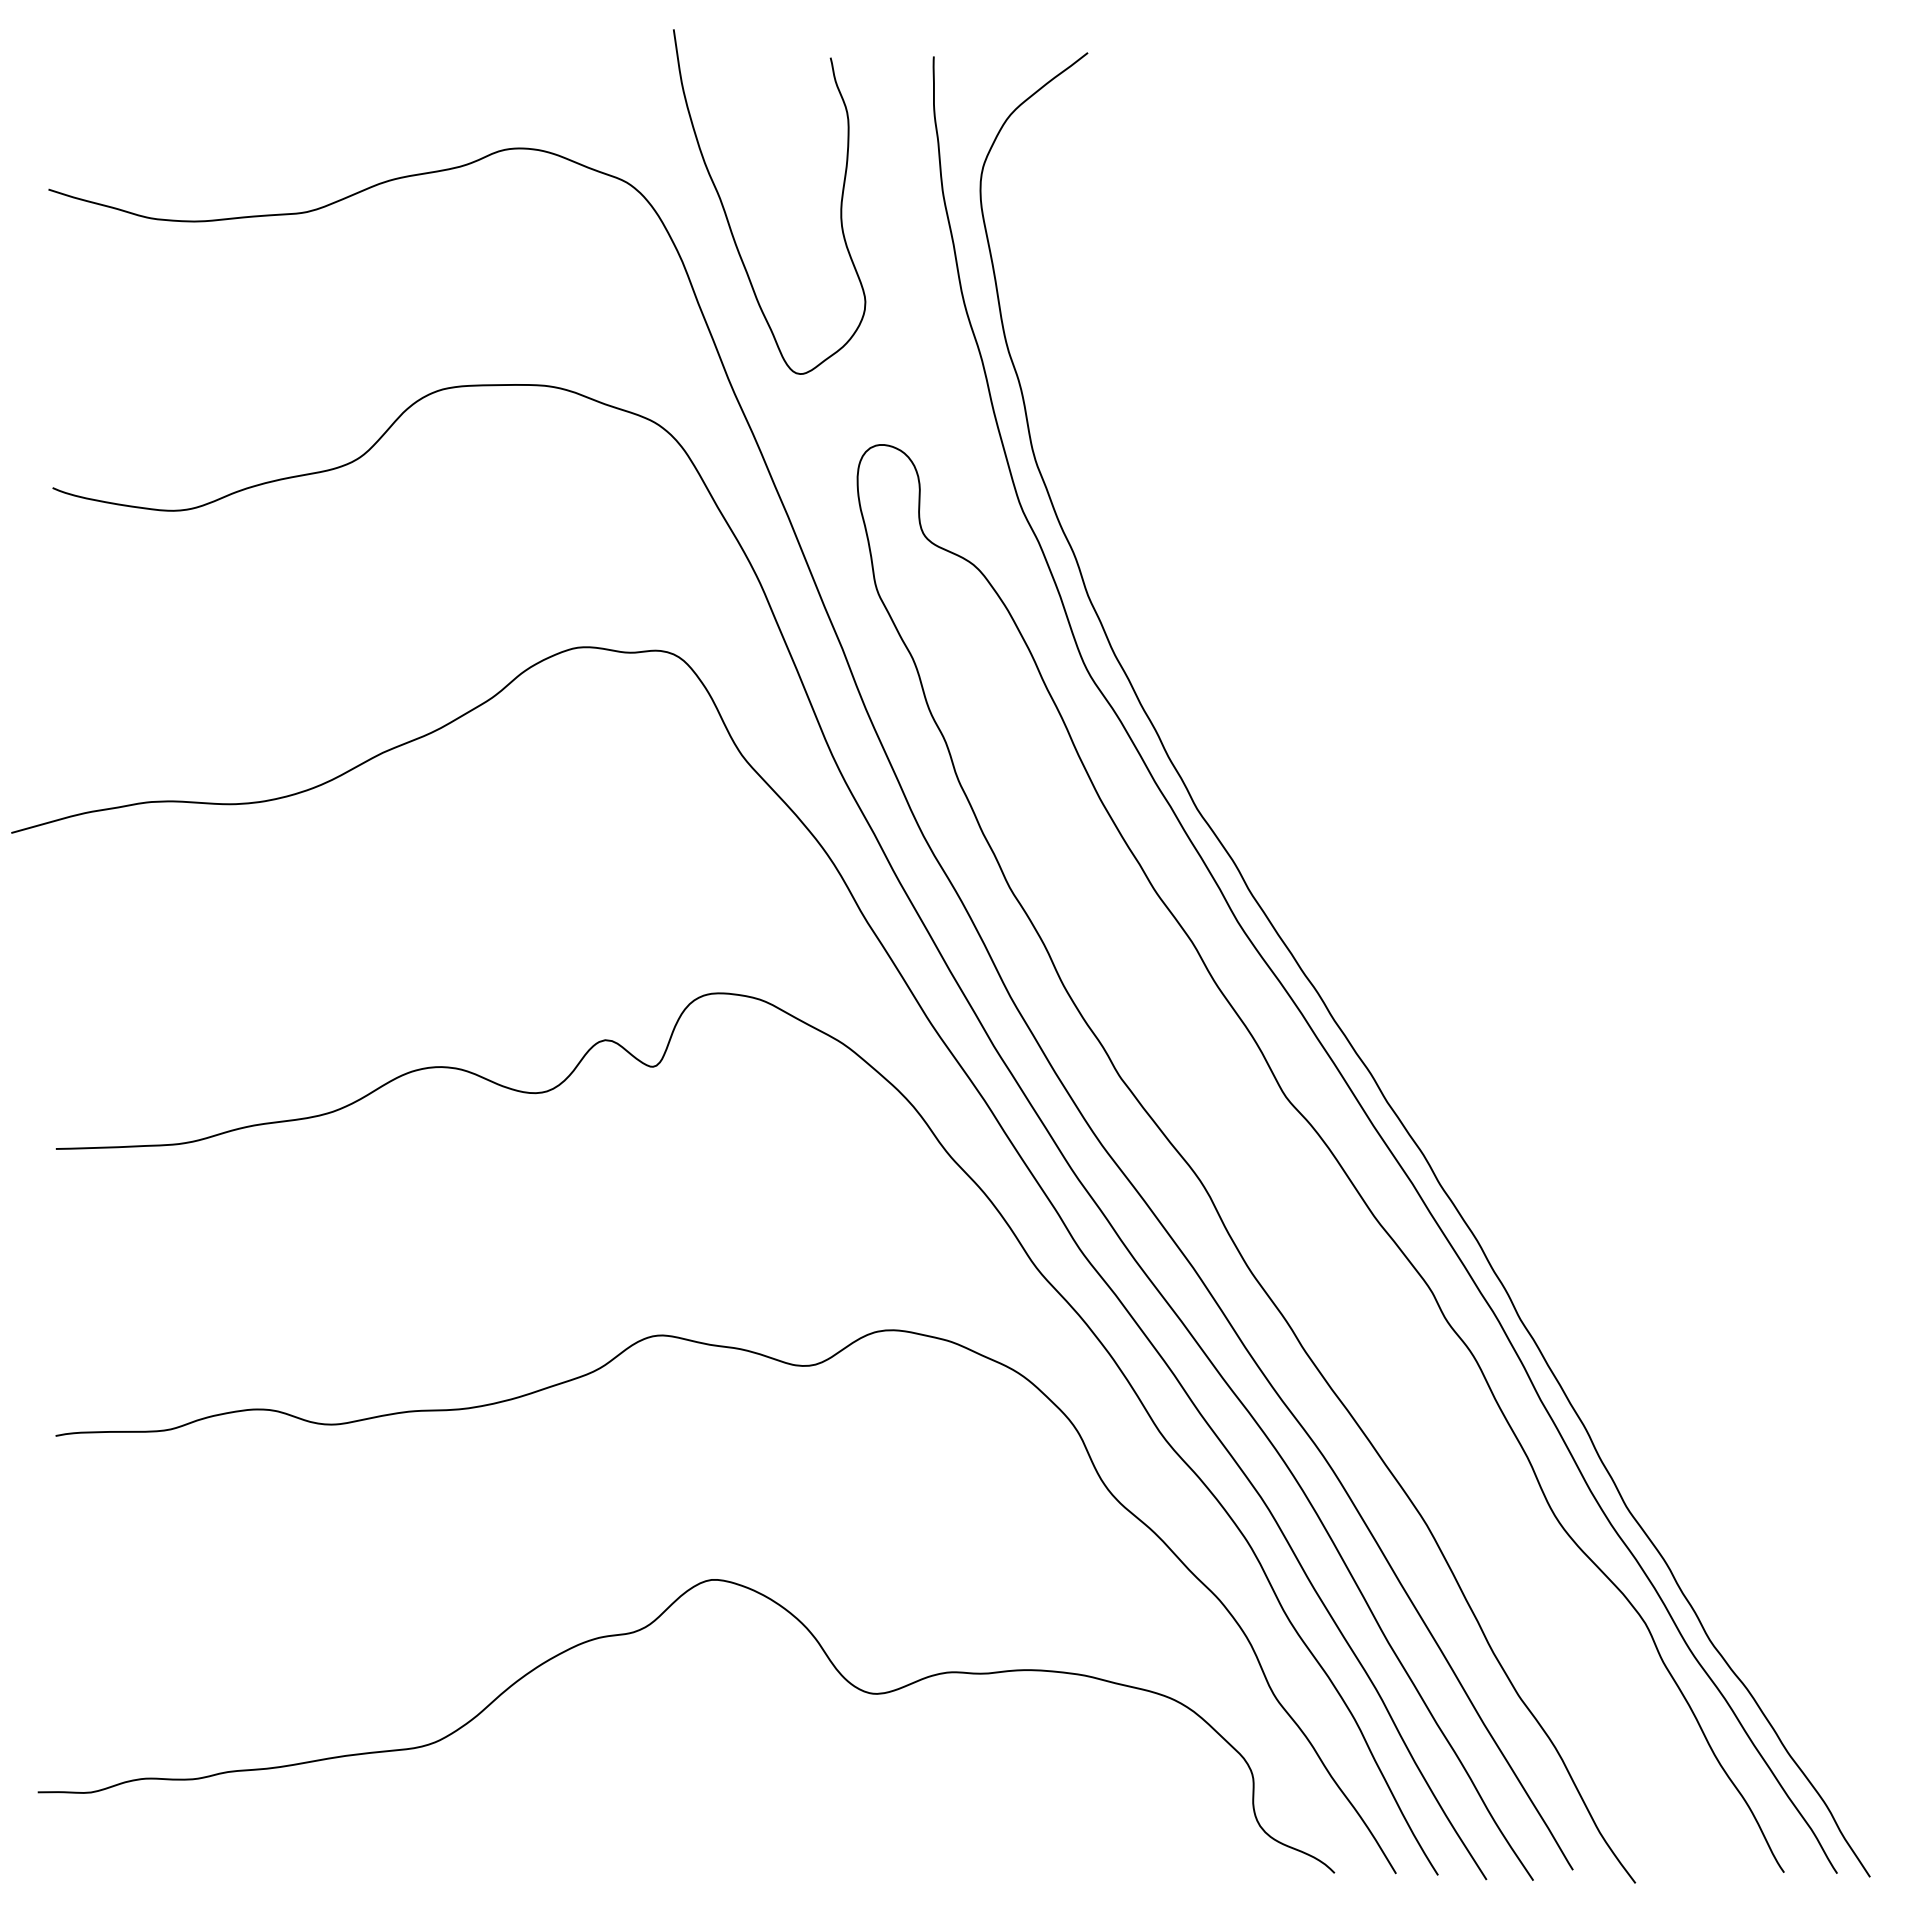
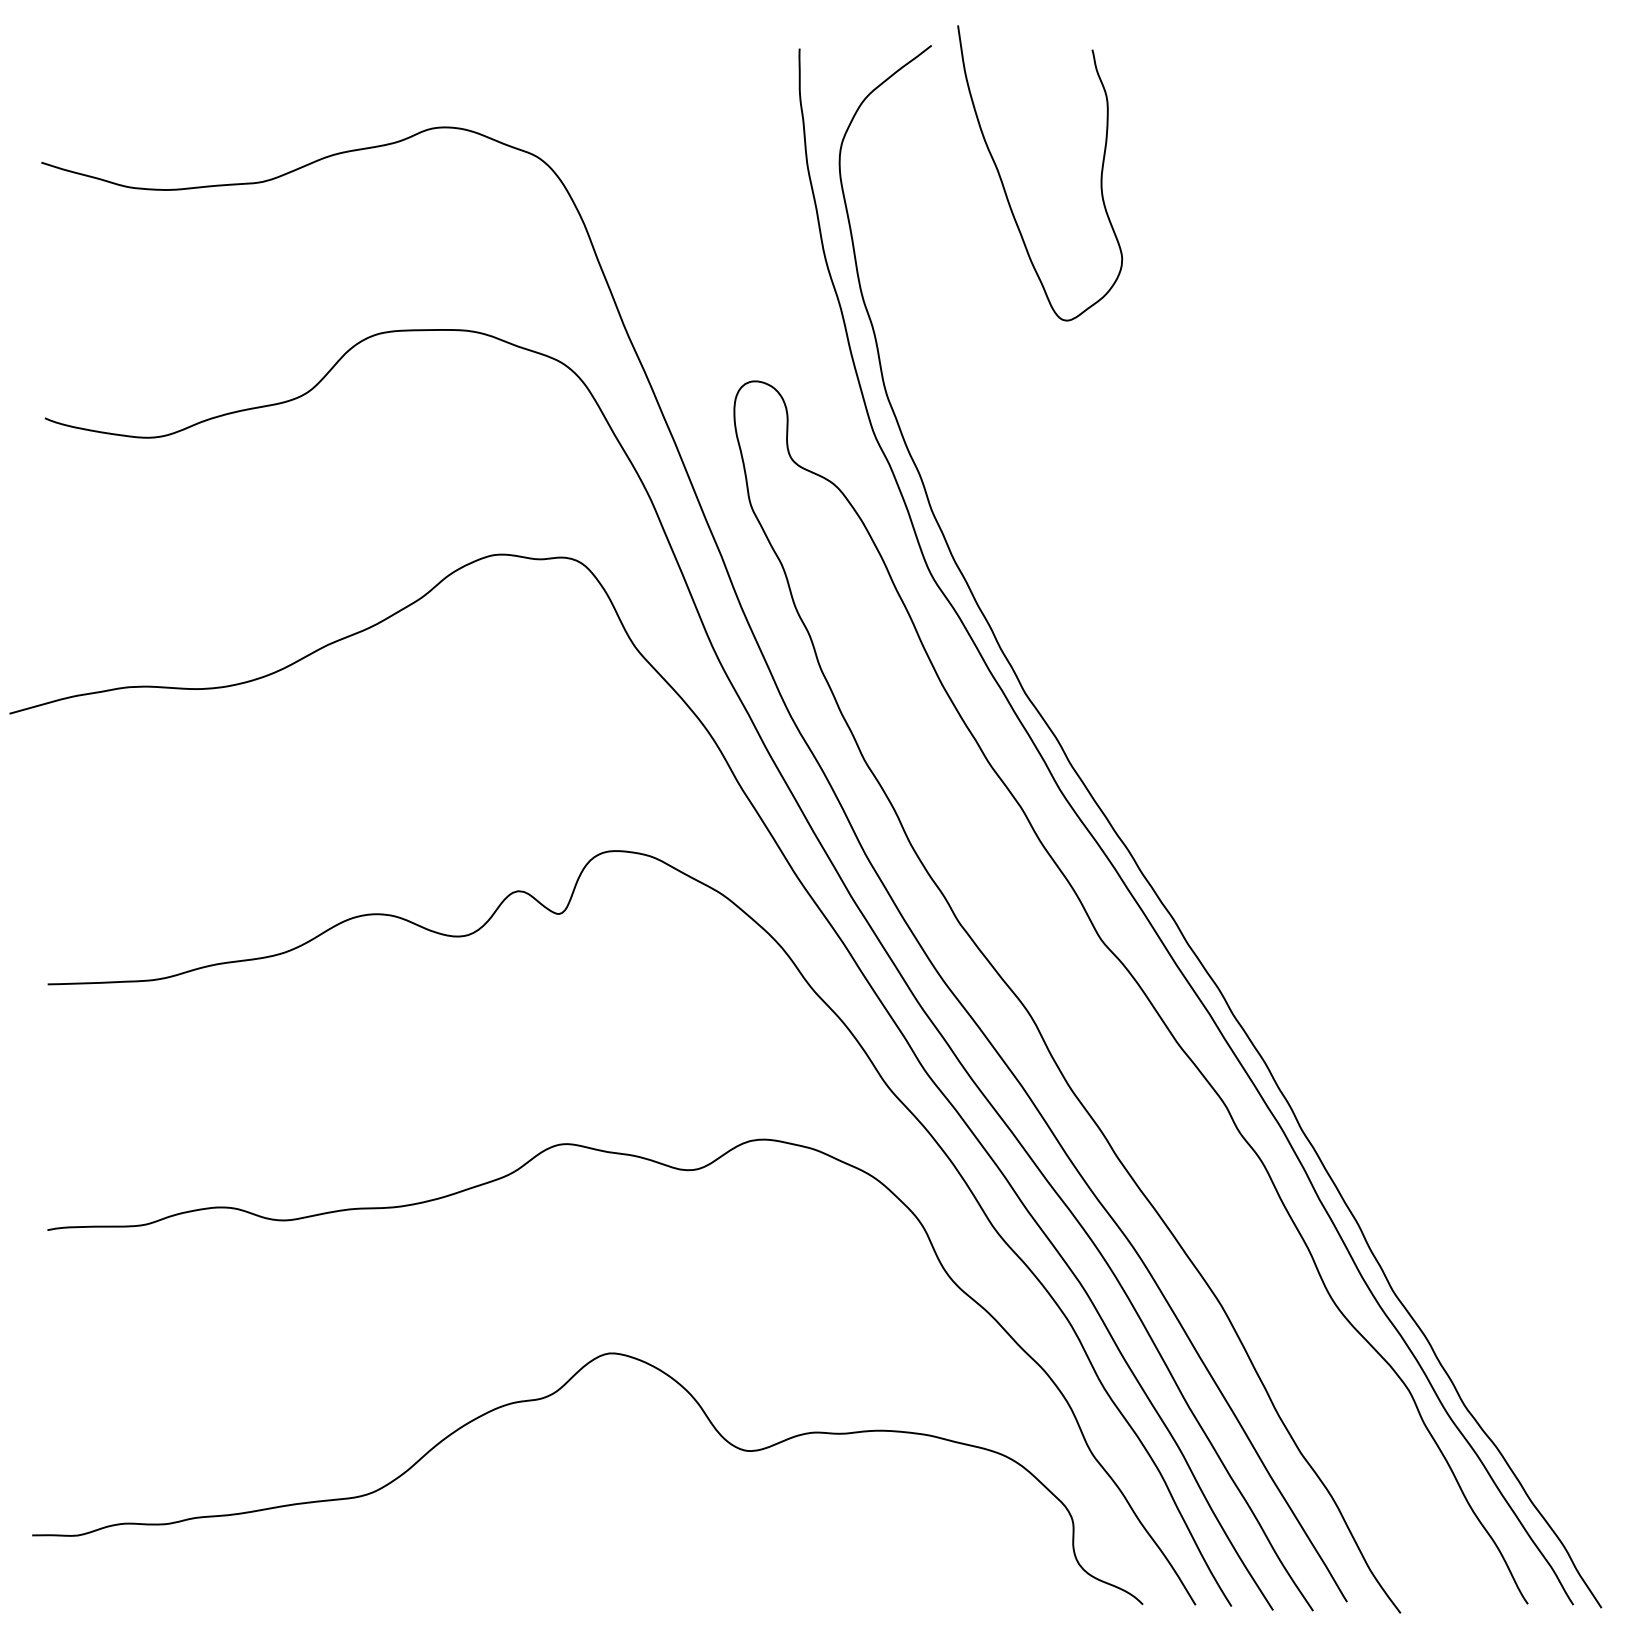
curve: (727, 216) -> (1004, 185), moved

